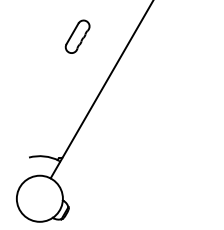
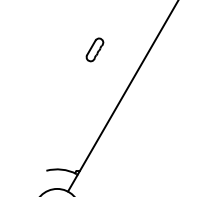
part: (77, 36) -> (94, 49), size x0.7

